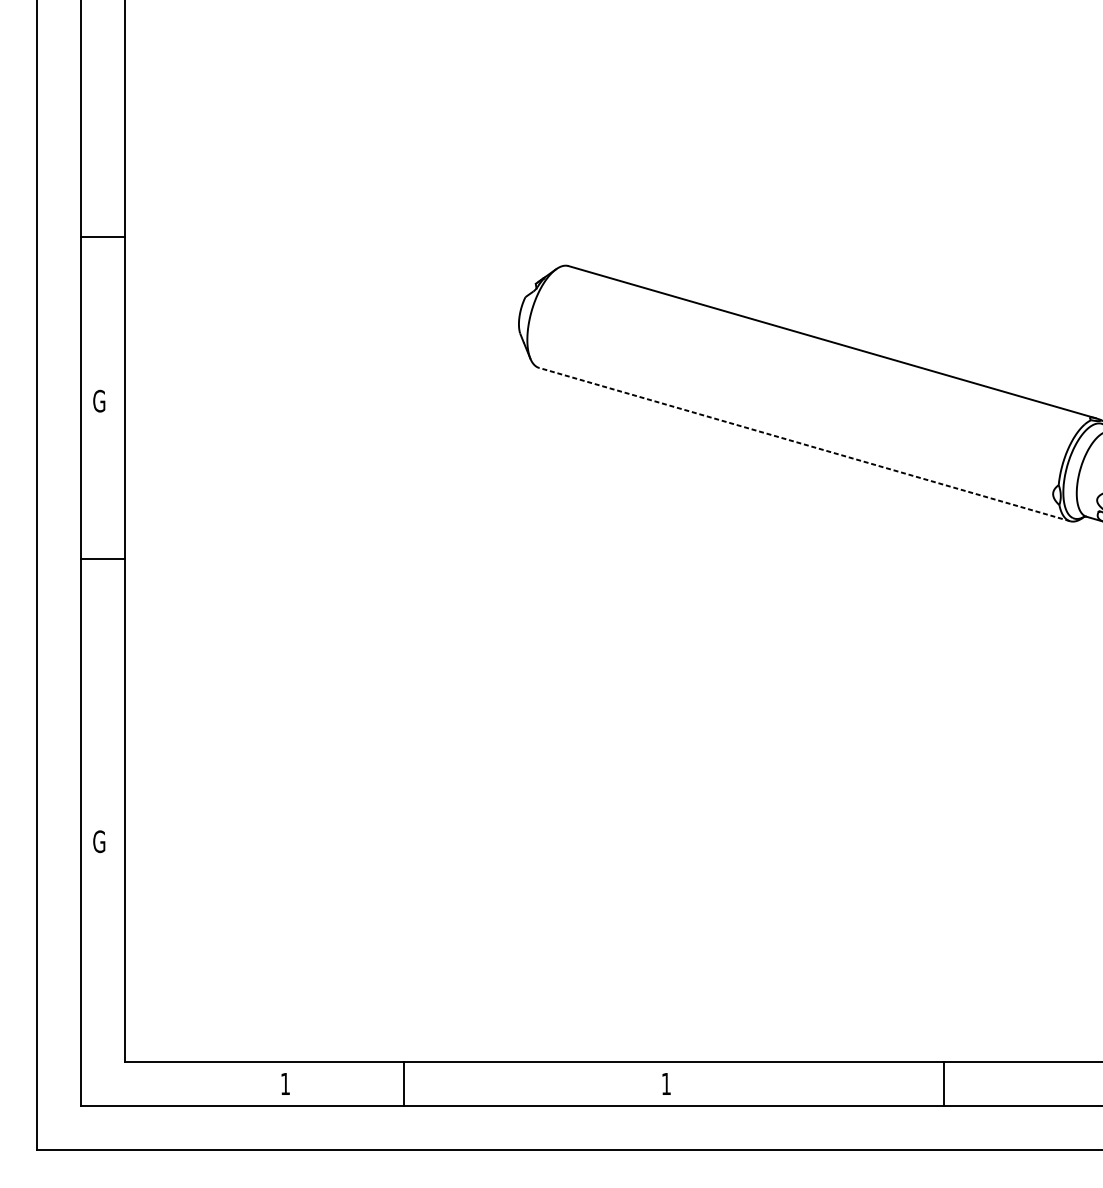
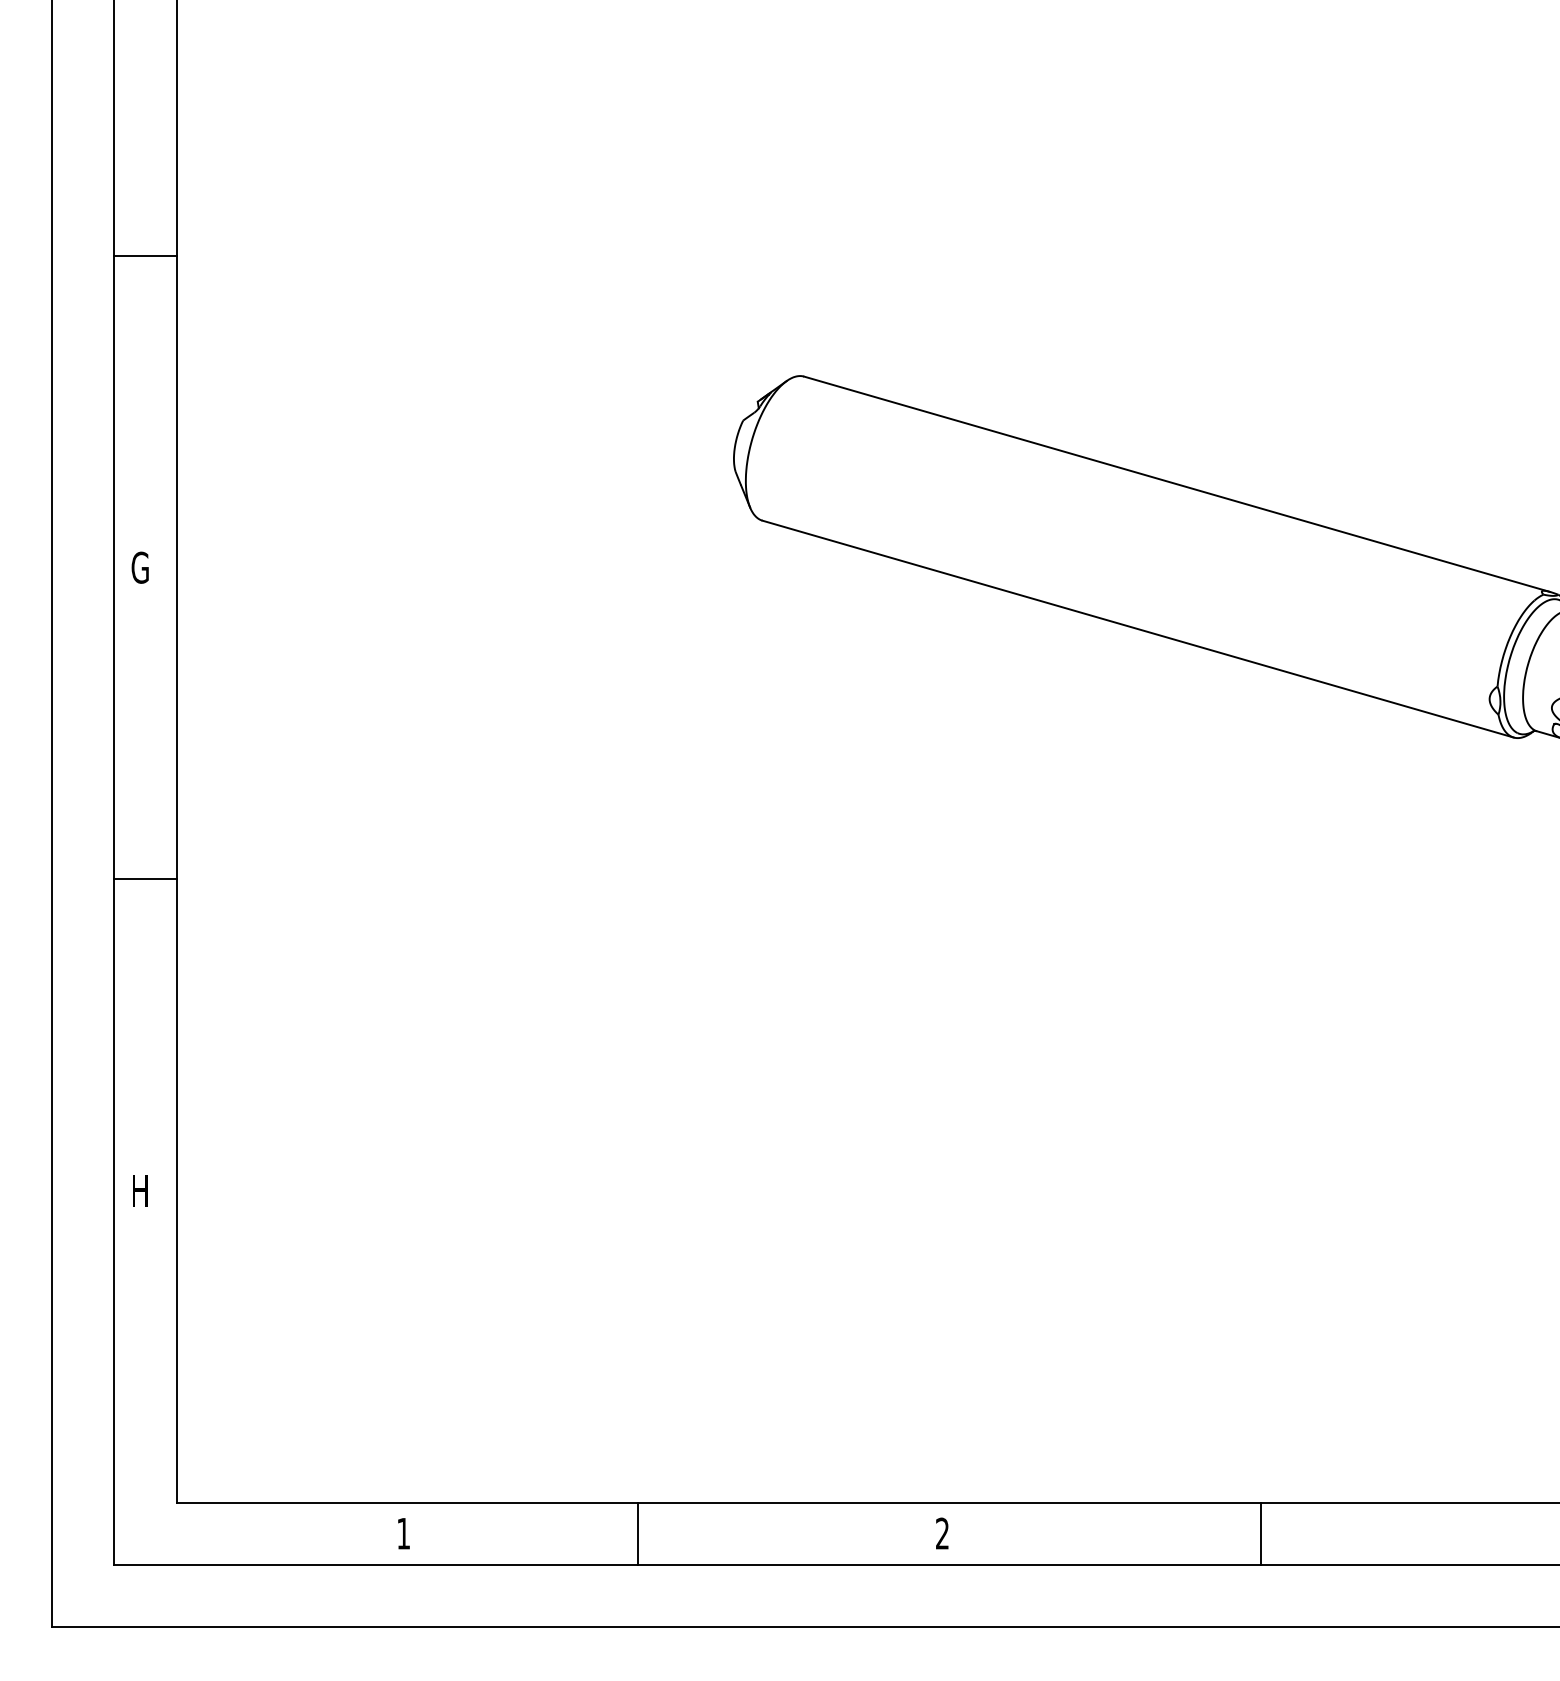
line: (102, 237) -> (145, 256), moved
line: (804, 444) -> (1138, 629), dashed -> solid
line: (102, 558) -> (145, 879), moved
text: (98, 841) -> (139, 1190), G -> H
line: (404, 1083) -> (637, 1533), moved
text: (666, 1083) -> (942, 1533), 1 -> 2
line: (943, 1083) -> (1260, 1533), moved

